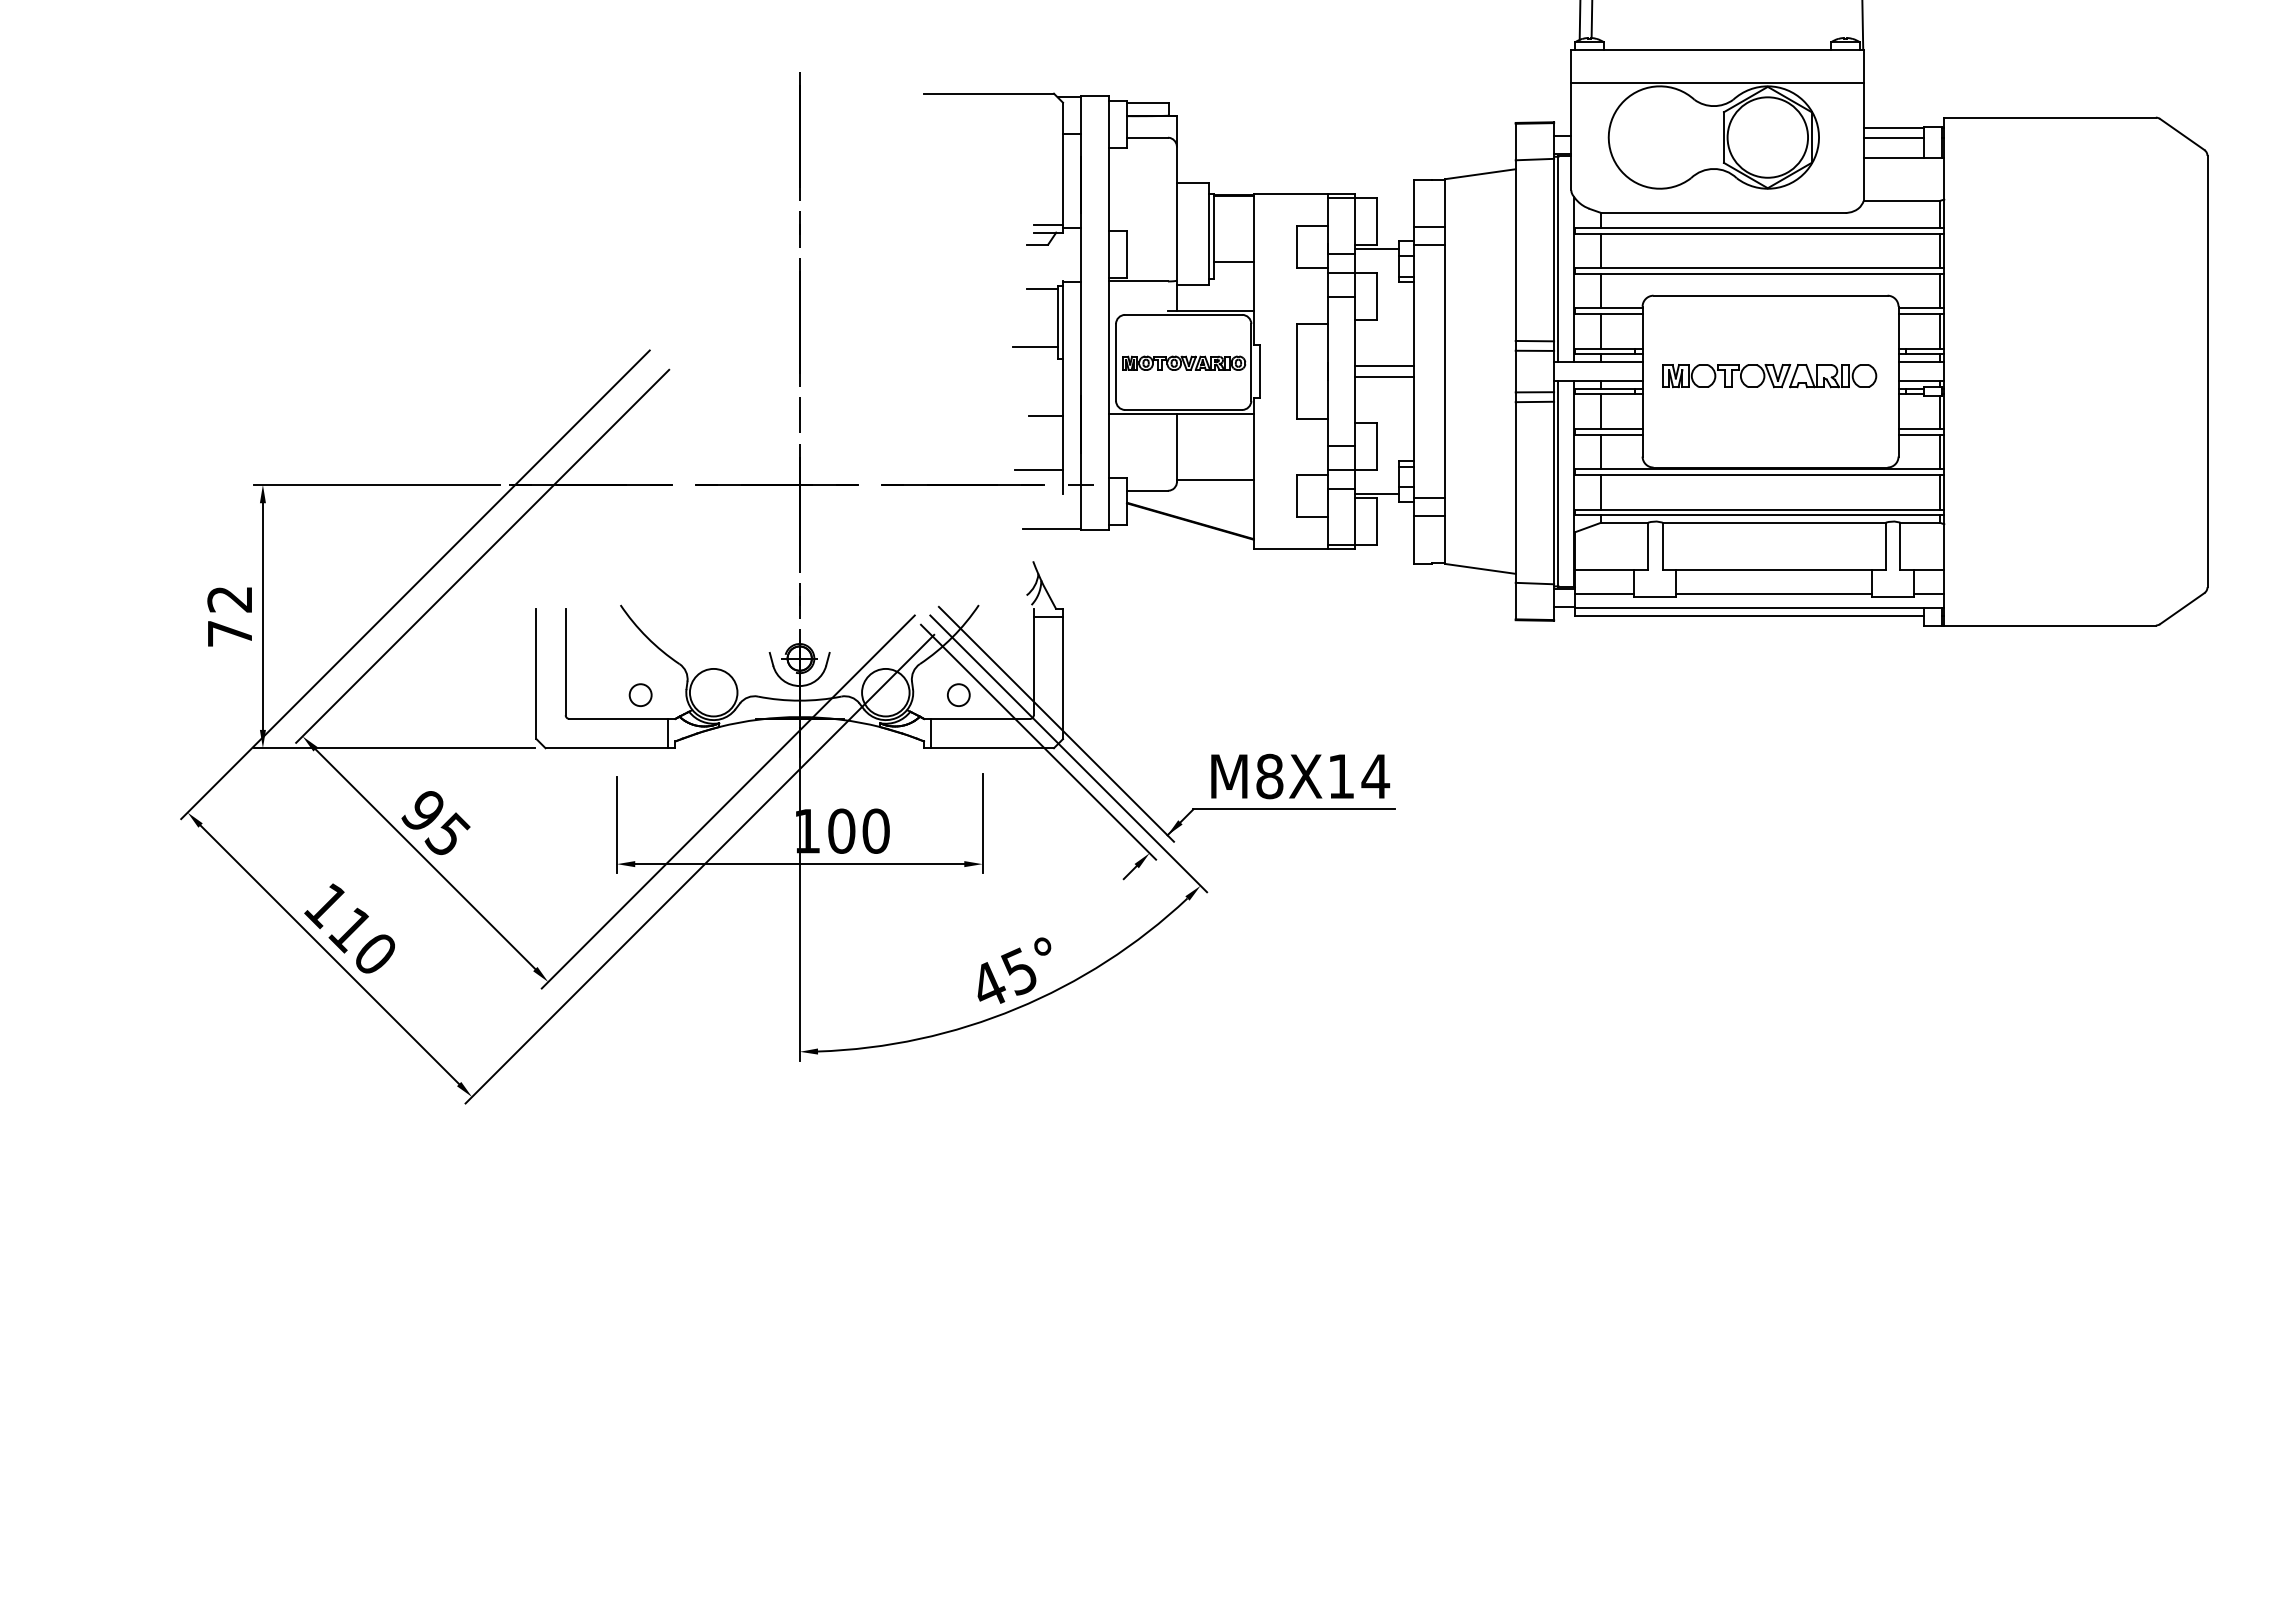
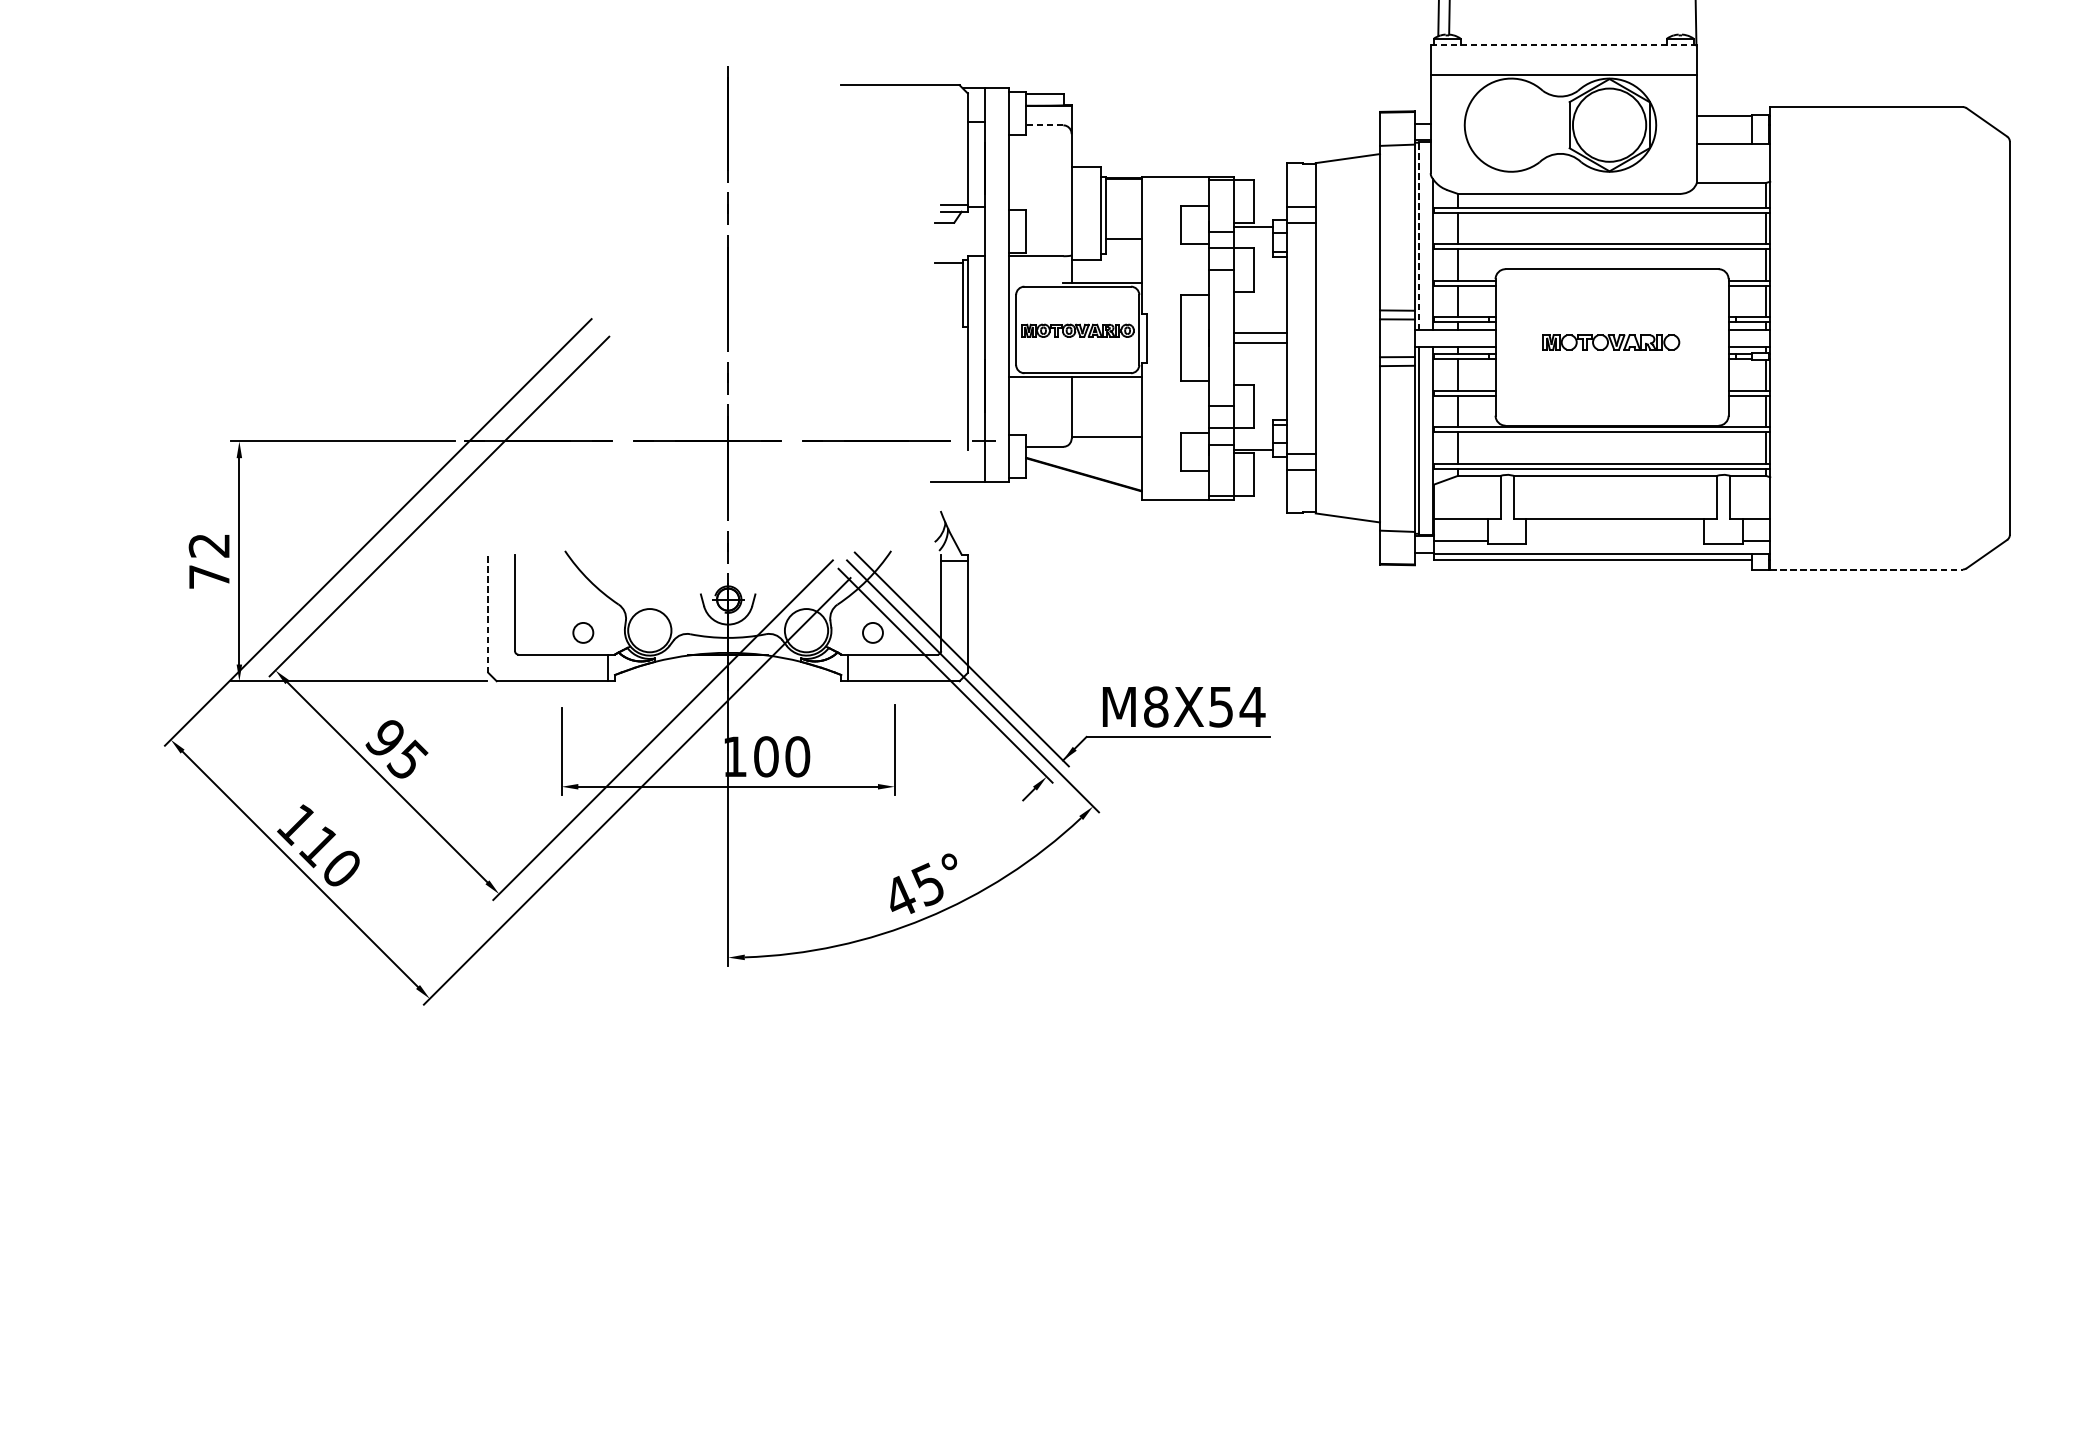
line: (1718, 49) -> (1564, 45), solid -> dashed
line: (1146, 137) -> (1043, 125), solid -> dashed
line: (1893, 137) -> (1724, 125), removed
line: (1558, 258) -> (1418, 235), solid -> dashed
line: (1035, 347) -> (942, 316), removed
part: (1769, 376) -> (1611, 342), size x0.7
line: (1045, 416) -> (951, 379), removed
line: (1038, 469) -> (945, 427), removed
line: (1774, 593) -> (1615, 540), removed
line: (2050, 625) -> (1866, 569), solid -> dashed
line: (536, 674) -> (488, 614), solid -> dashed
text: (1340, 776) -> (1220, 706), M8X14 -> M8X54

